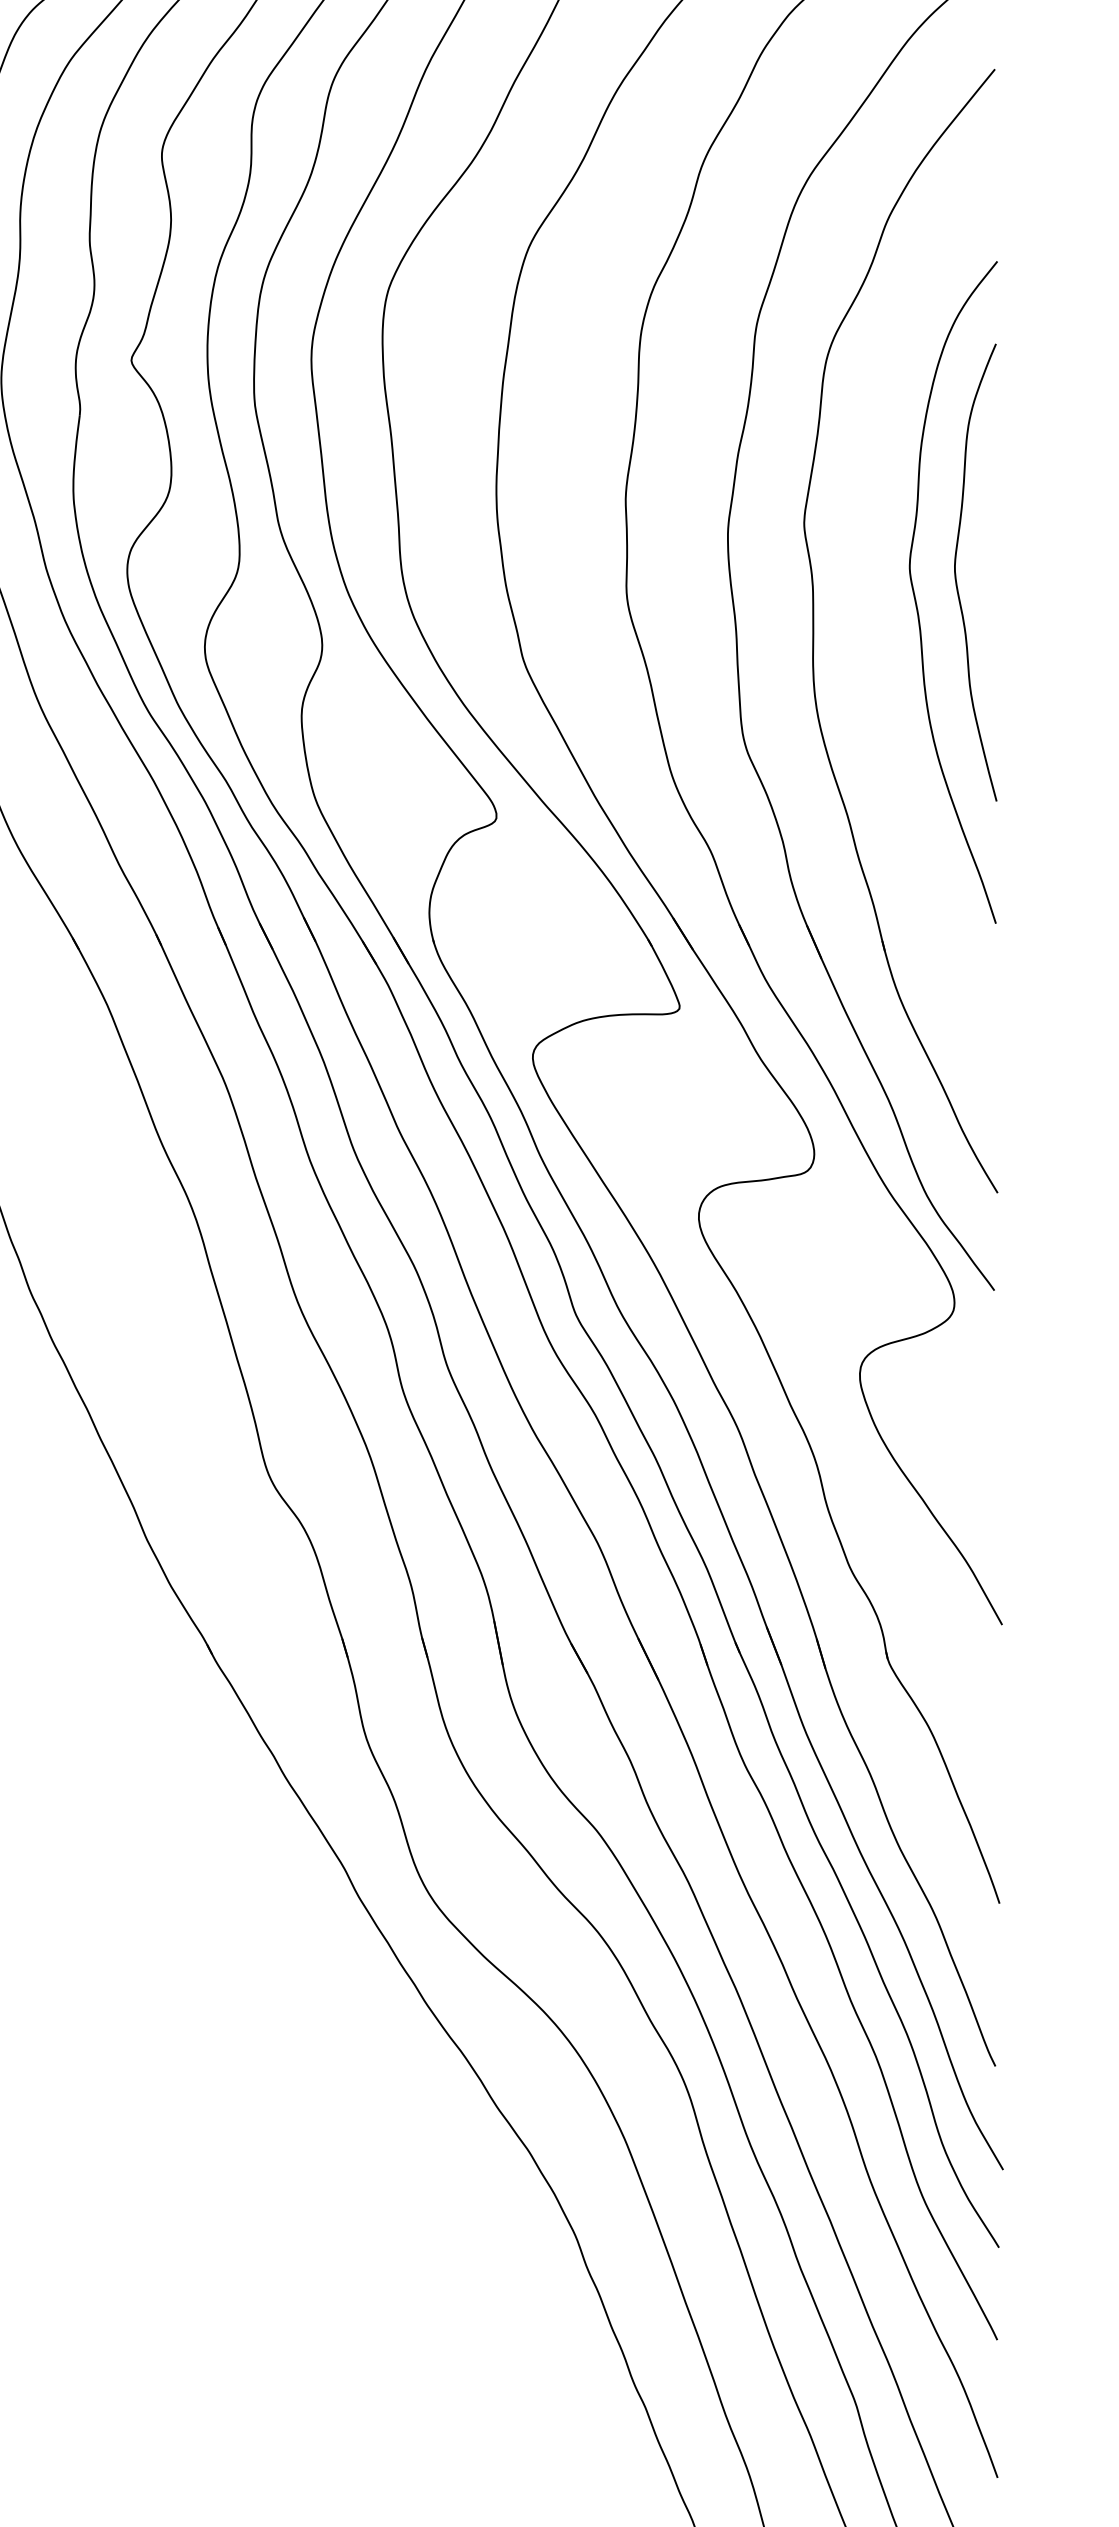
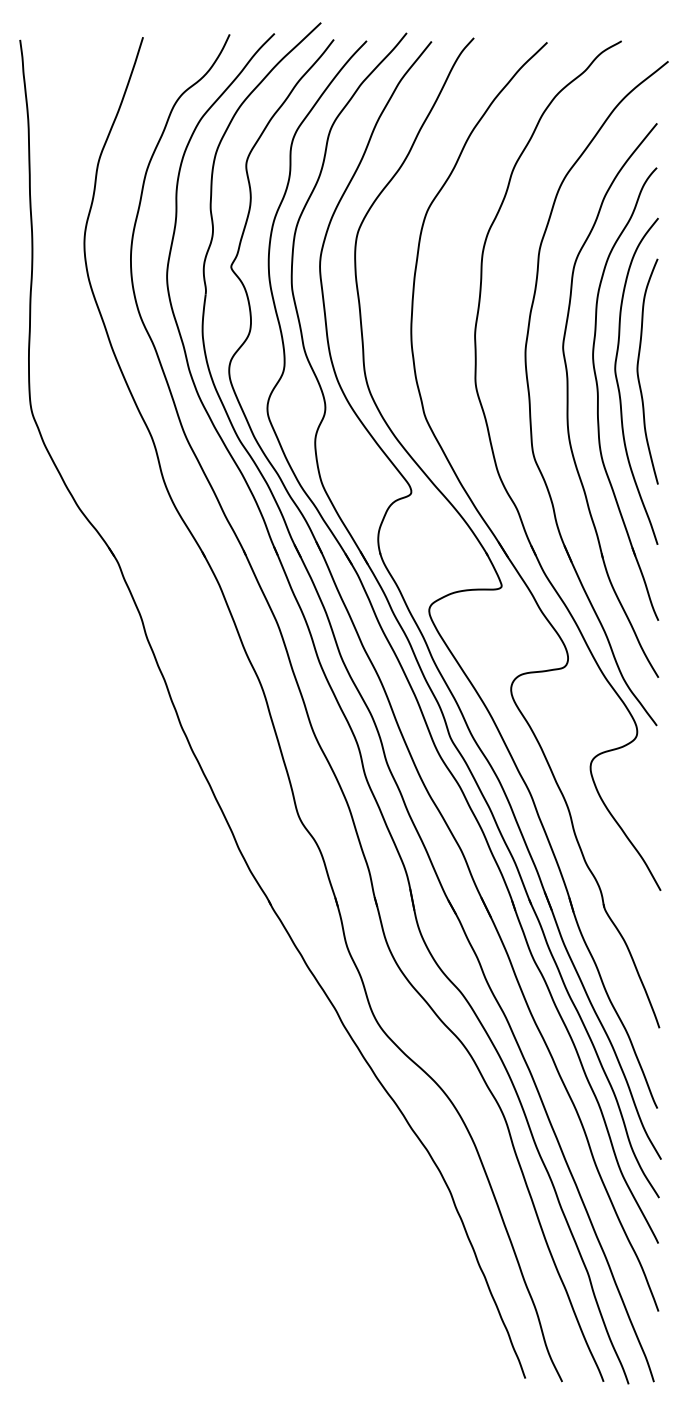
part: (875, 616) -> (598, 393), added

